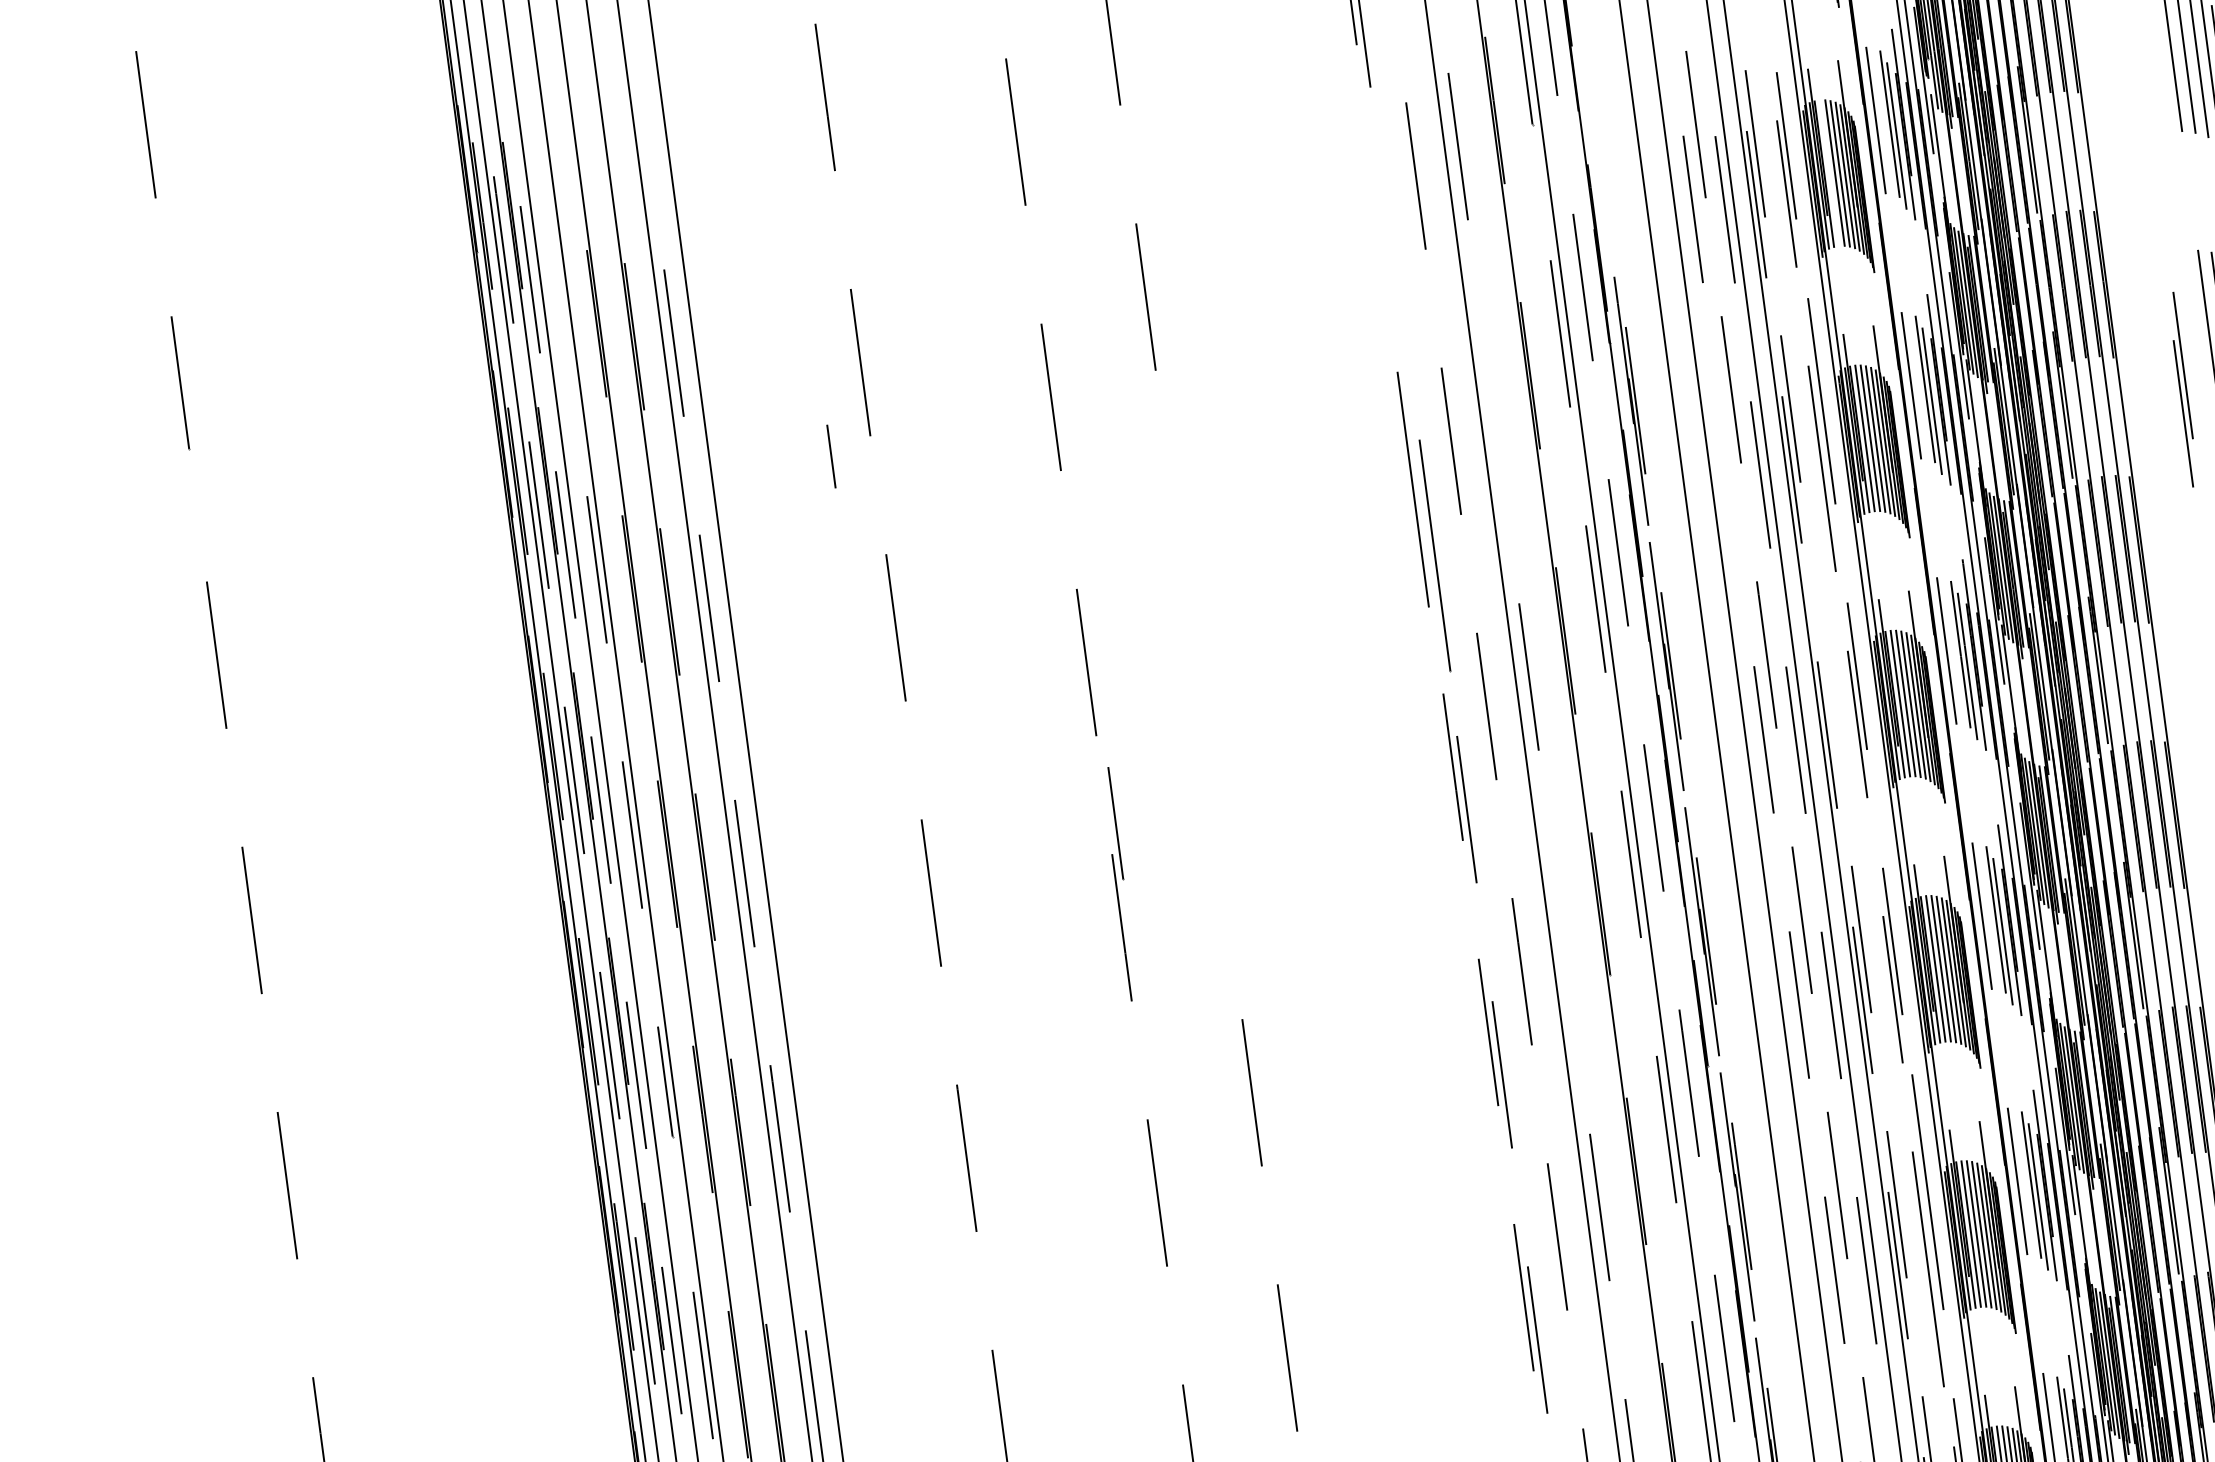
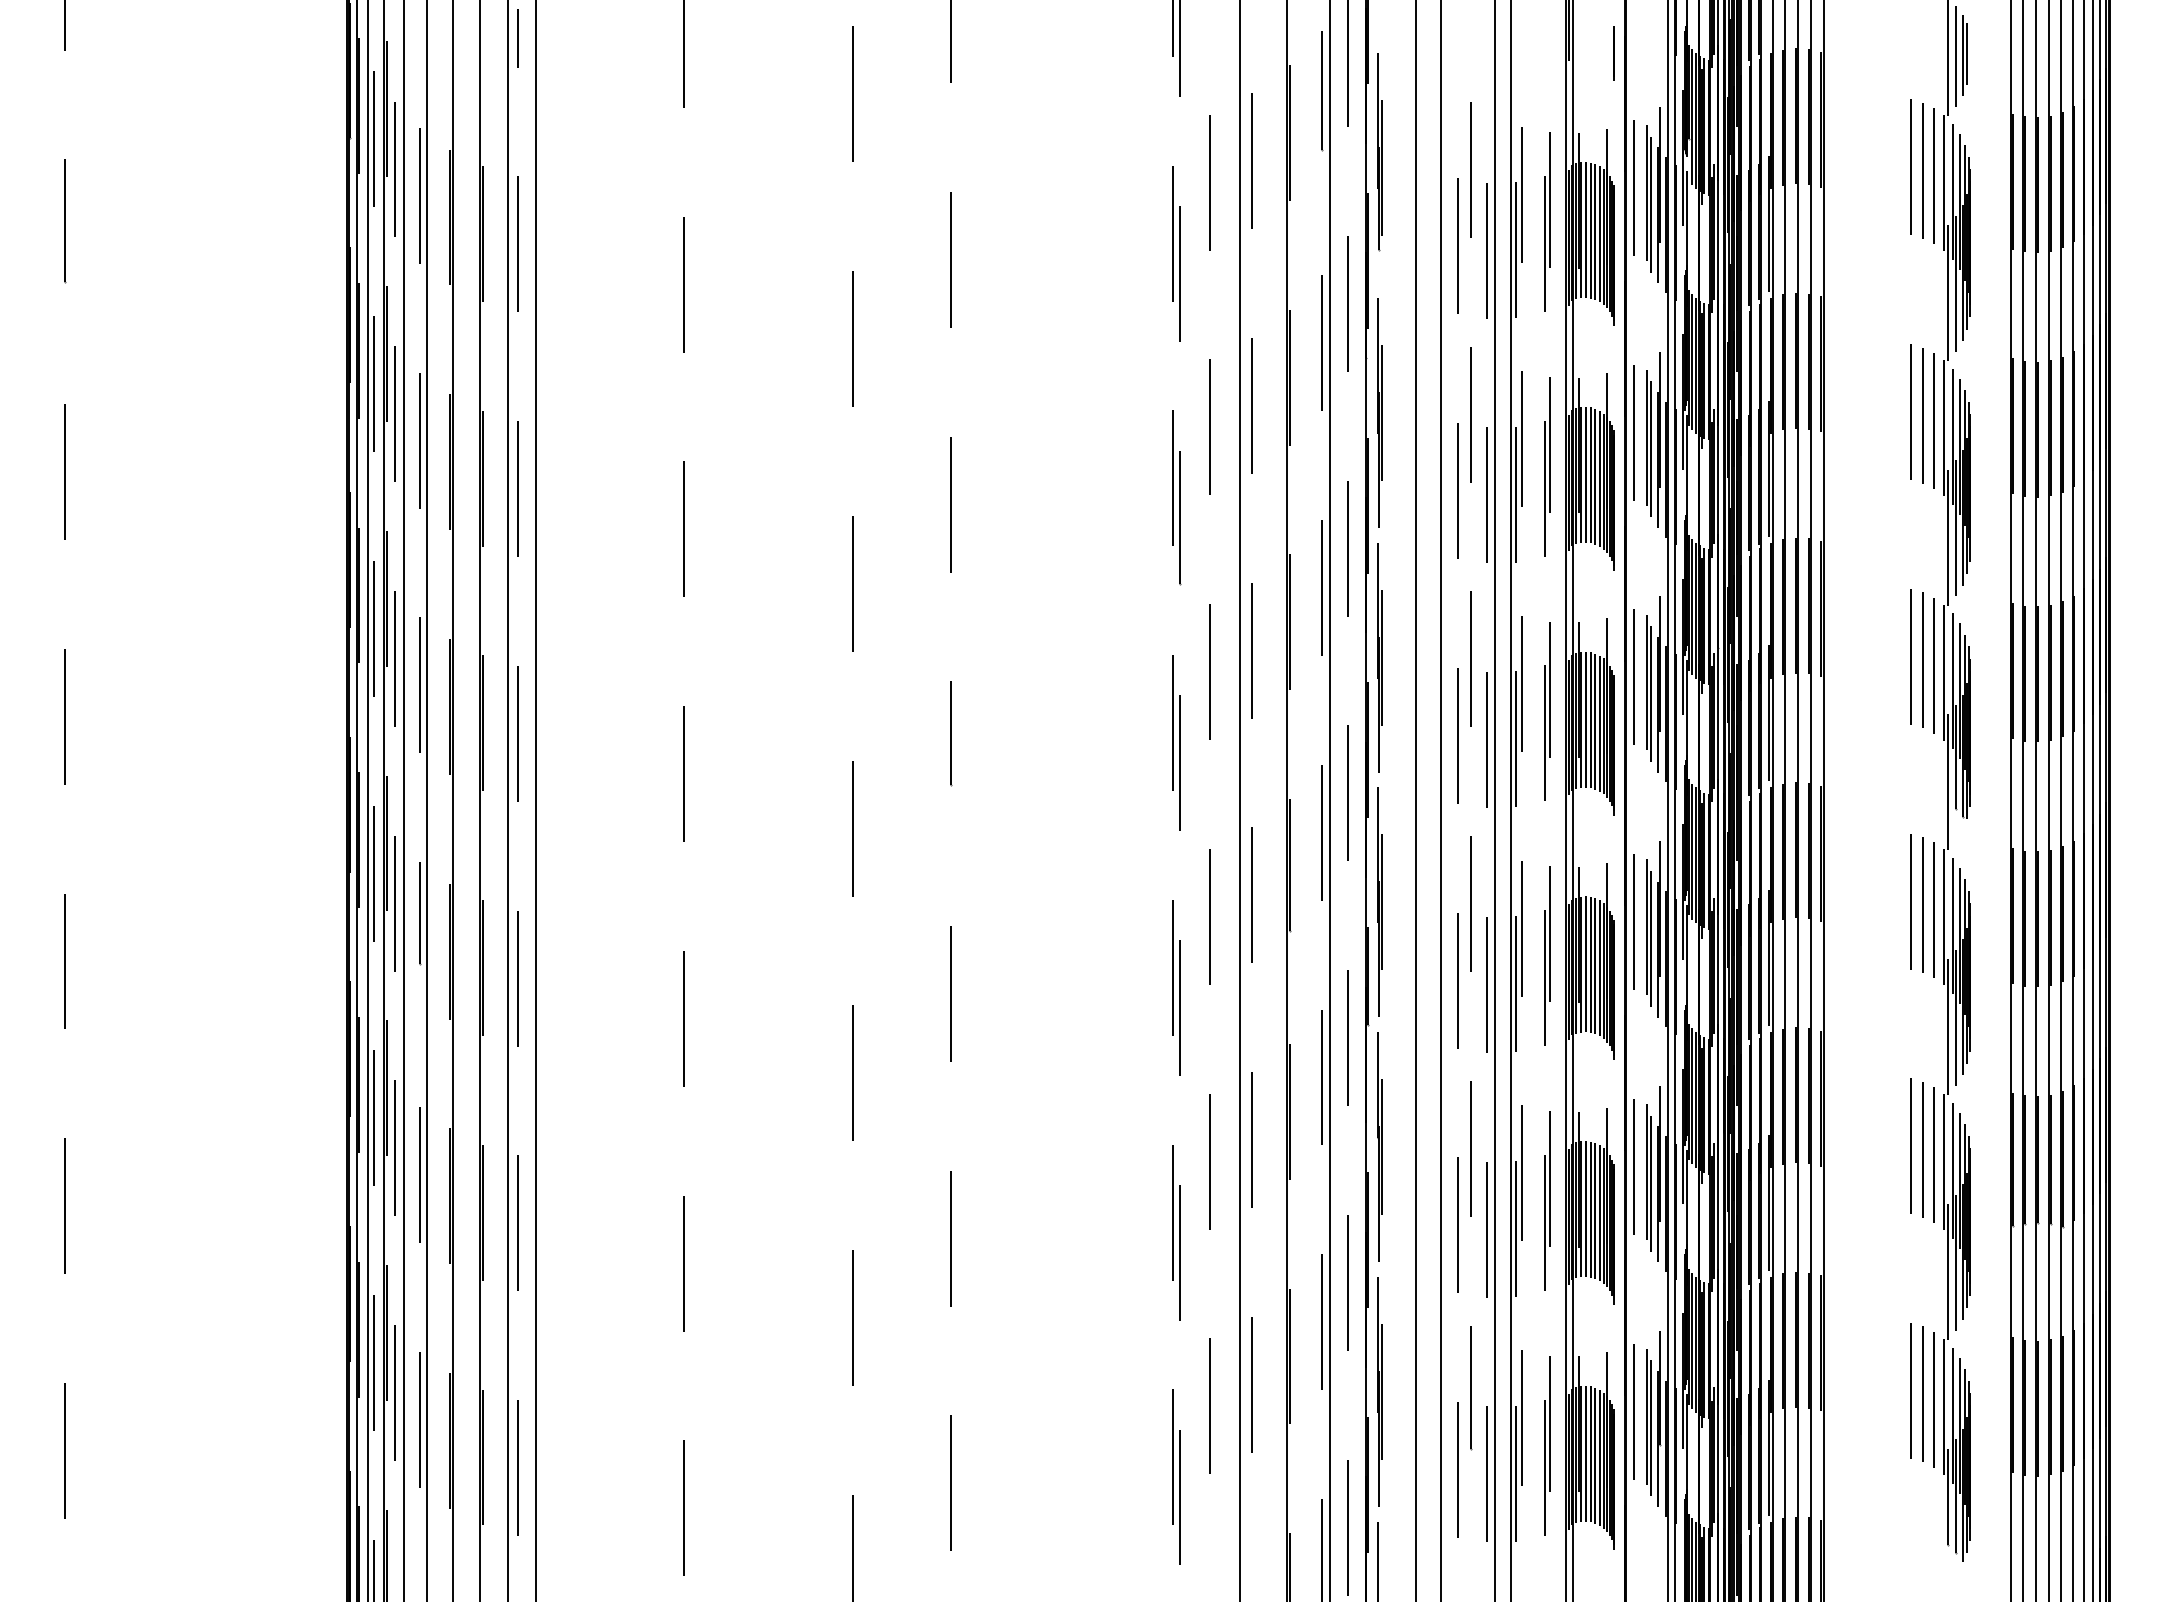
part: (1594, 118) -> (1379, 152), added
line: (1829, 173) -> (1585, 230), added
part: (1389, 257) -> (1176, 253), added
line: (561, 304) -> (420, 195), added
part: (2183, 388) -> (1880, 468), removed
line: (1493, 411) -> (1252, 405), added
part: (1822, 434) -> (1547, 466), size x0.71
line: (831, 456) -> (517, 38), moved
line: (1728, 473) -> (1457, 490), added
part: (1424, 522) -> (1176, 497), size x0.62
line: (1181, 562) -> (951, 504), added
line: (1826, 673) -> (1522, 683), added
line: (1116, 823) -> (951, 733), moved
line: (1563, 941) -> (1251, 894), added
part: (1928, 1230) -> (1547, 1200), size x0.62

